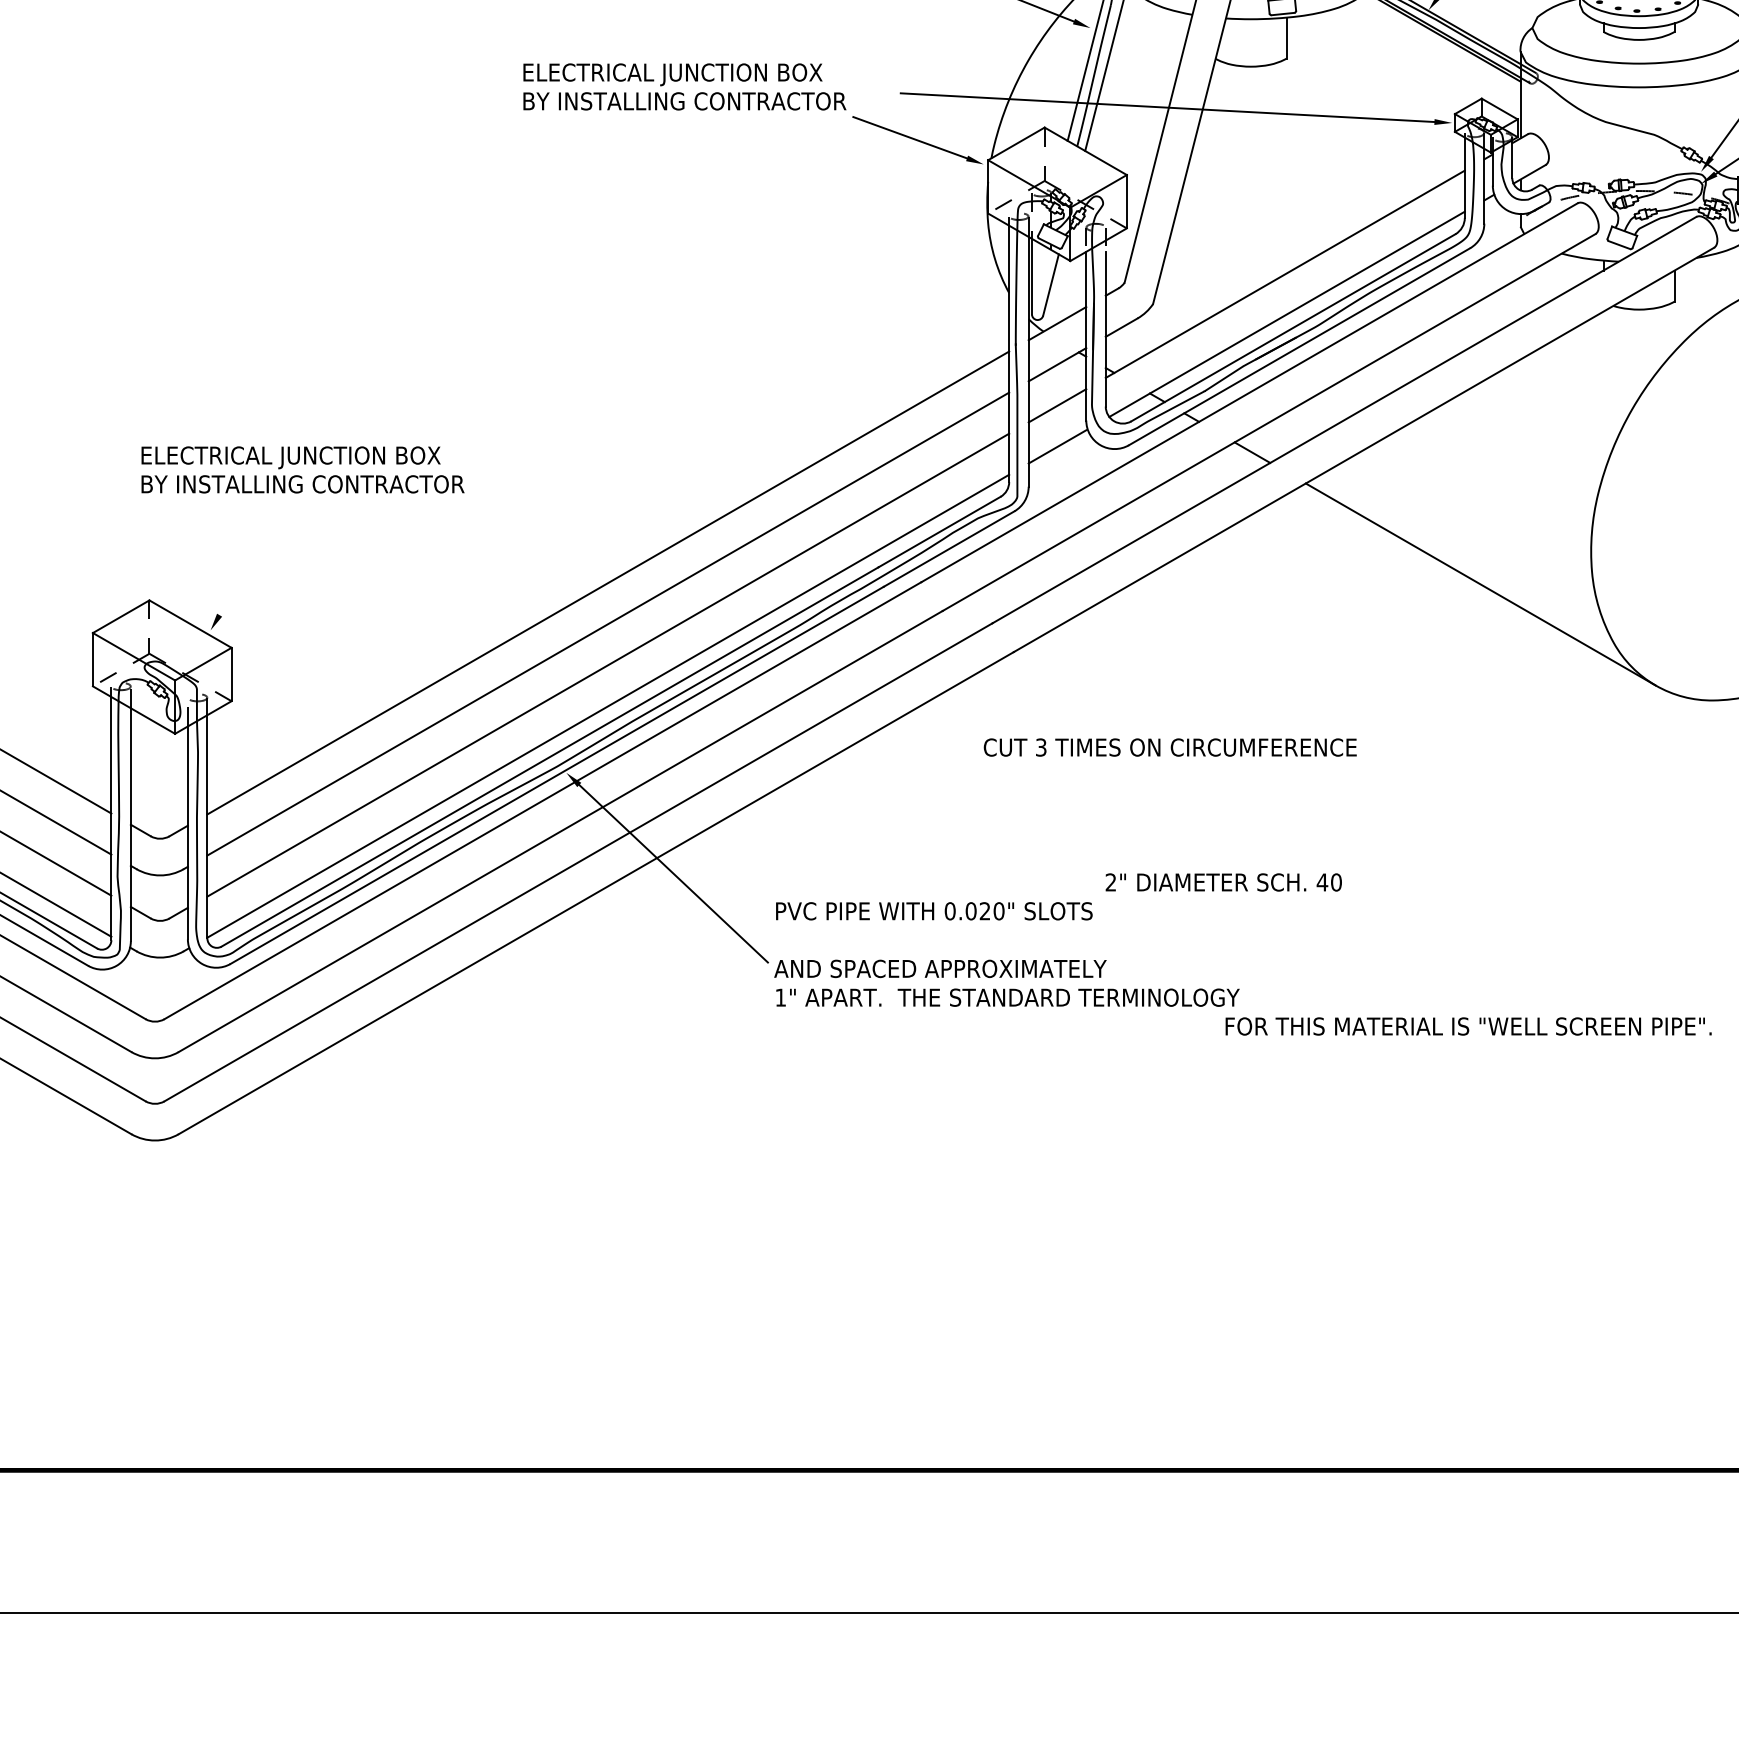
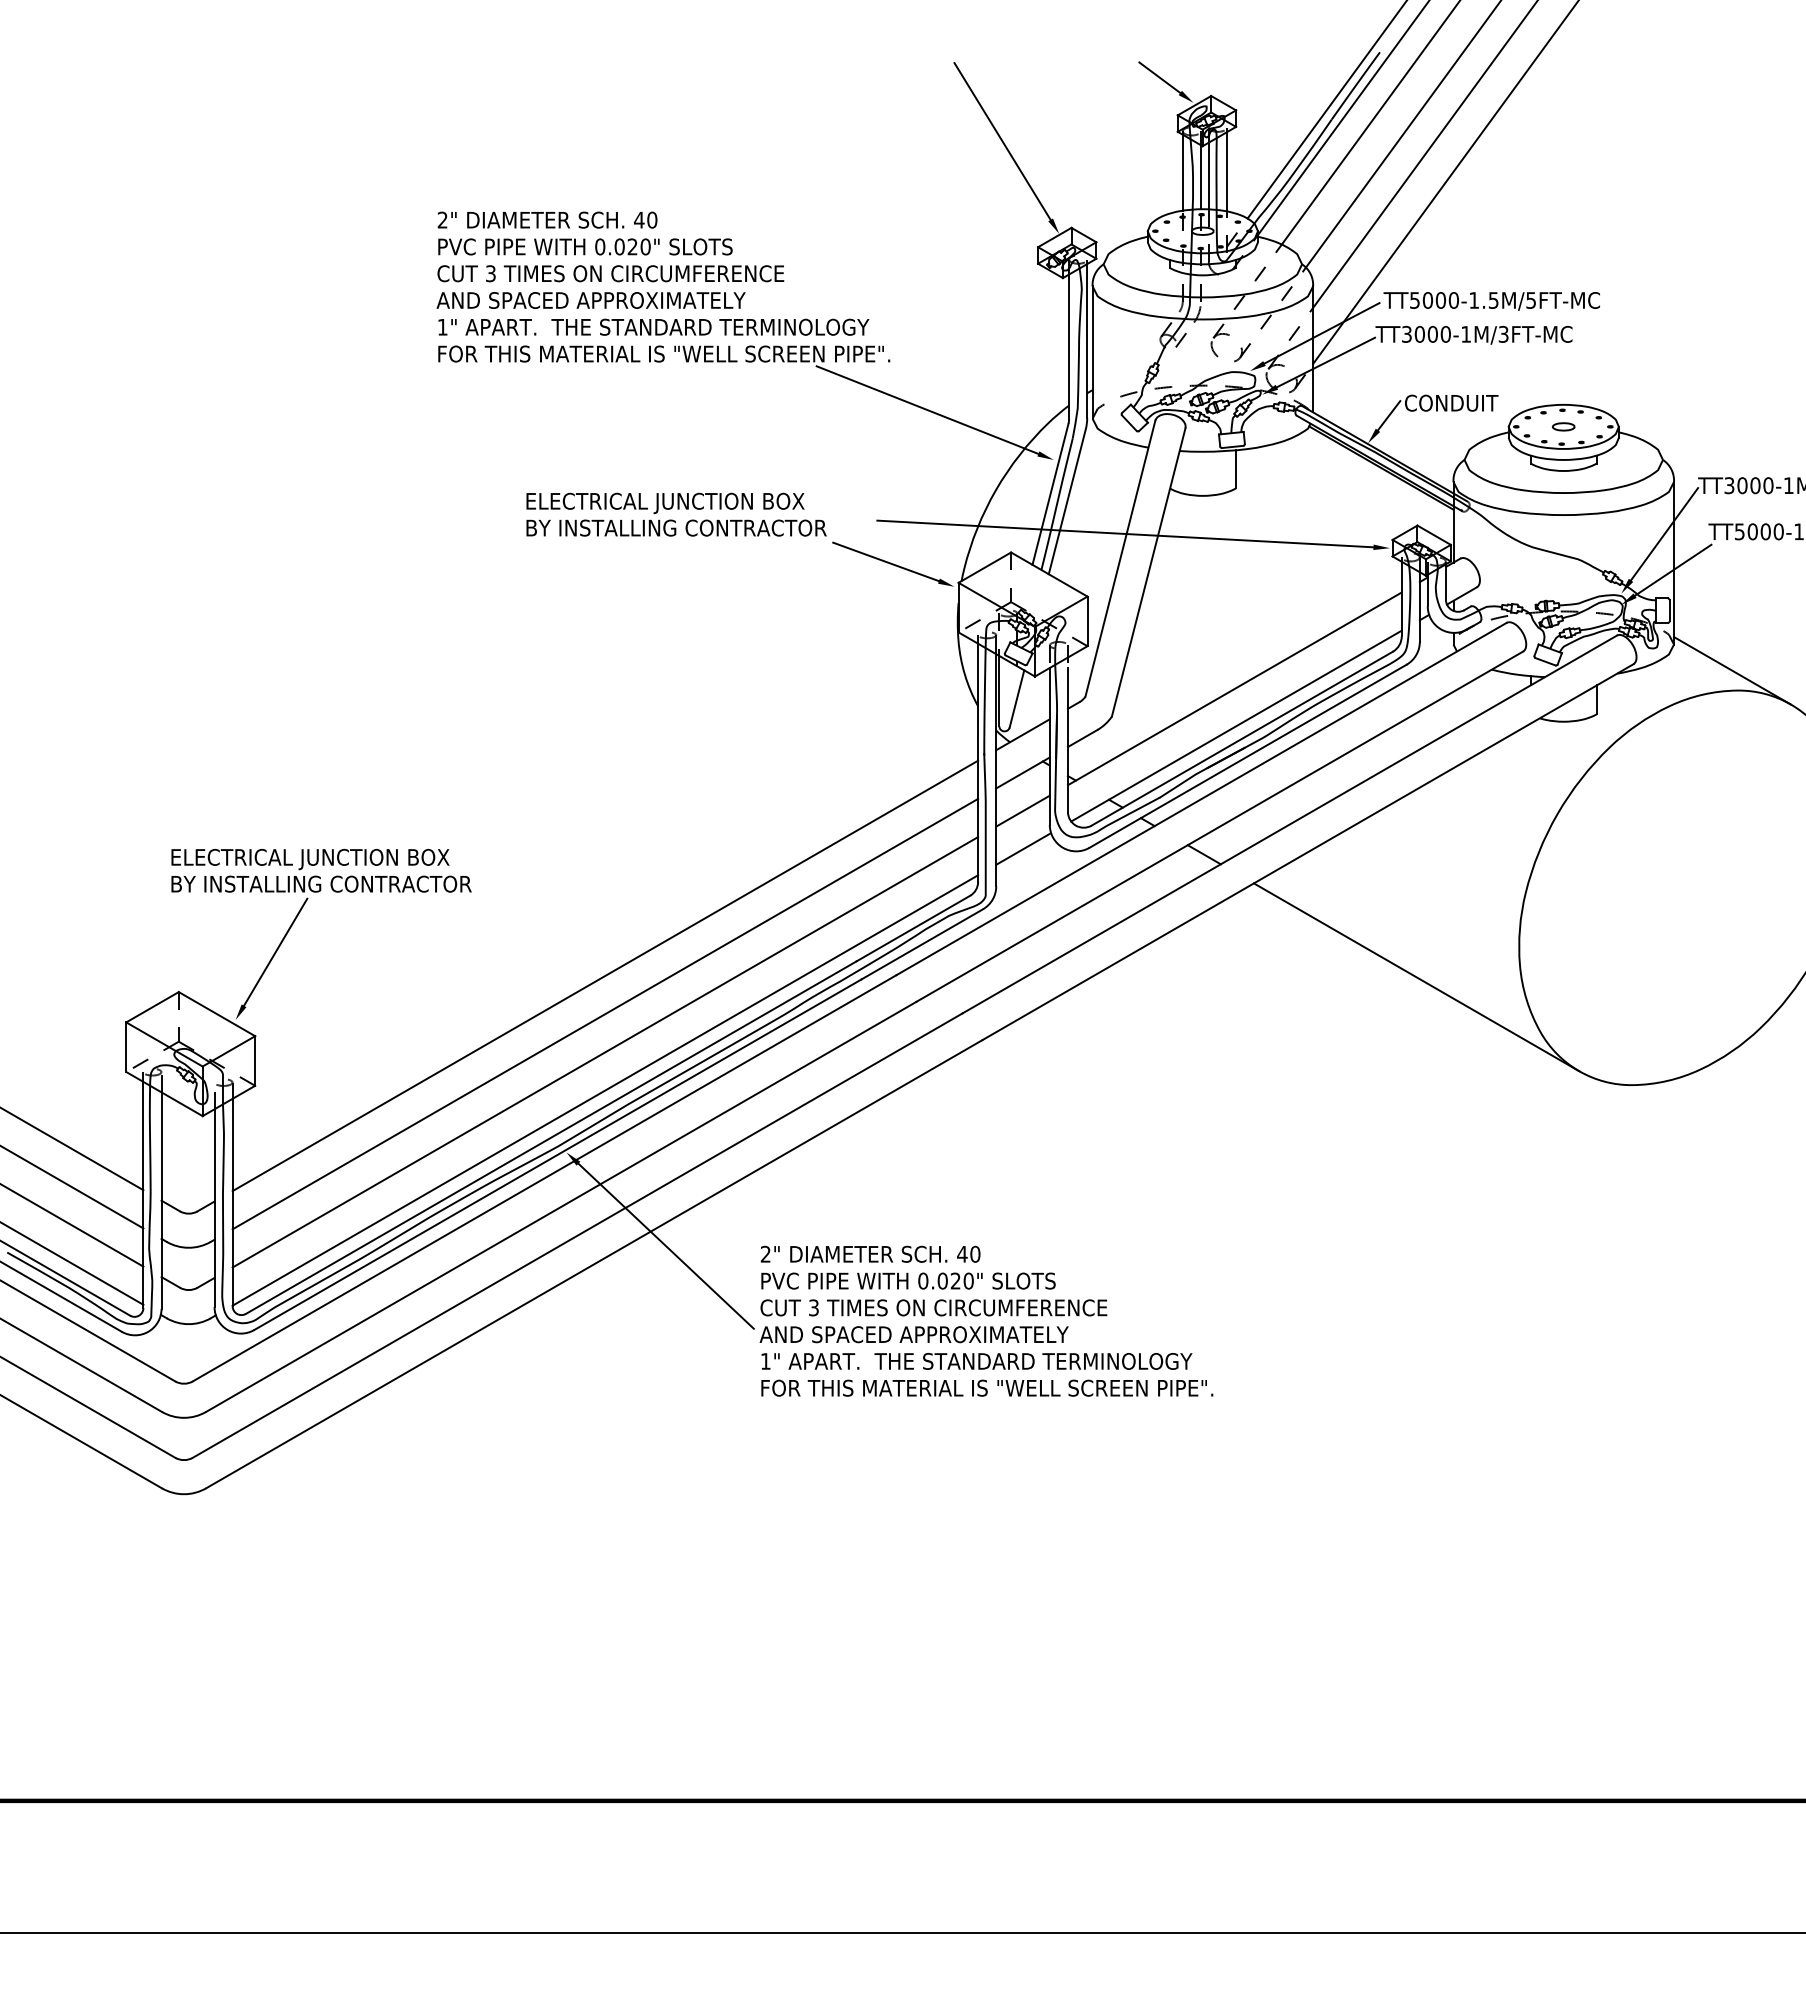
line: (253, 556) -> (275, 951), added
text: (1169, 747) -> (933, 1307), moved
text: (1223, 881) -> (870, 1253), moved
text: (1468, 1025) -> (987, 1387), moved

